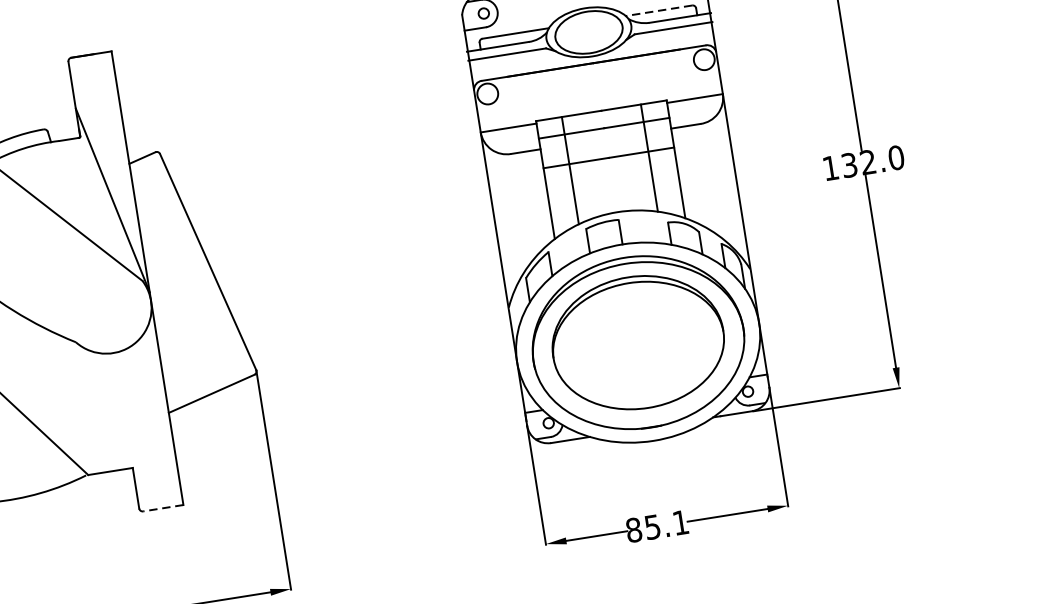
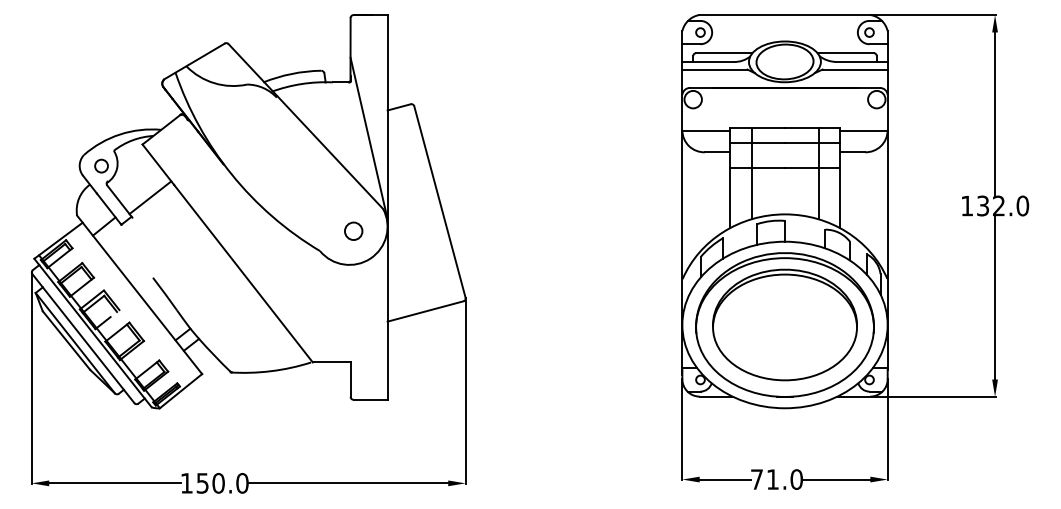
line: (658, 11) -> (845, 53), dashed -> solid
circle: (111, 311) -> (353, 230), added
line: (163, 507) -> (370, 399), dashed -> solid
text: (656, 526) -> (776, 479), 85.1 -> 71.0

